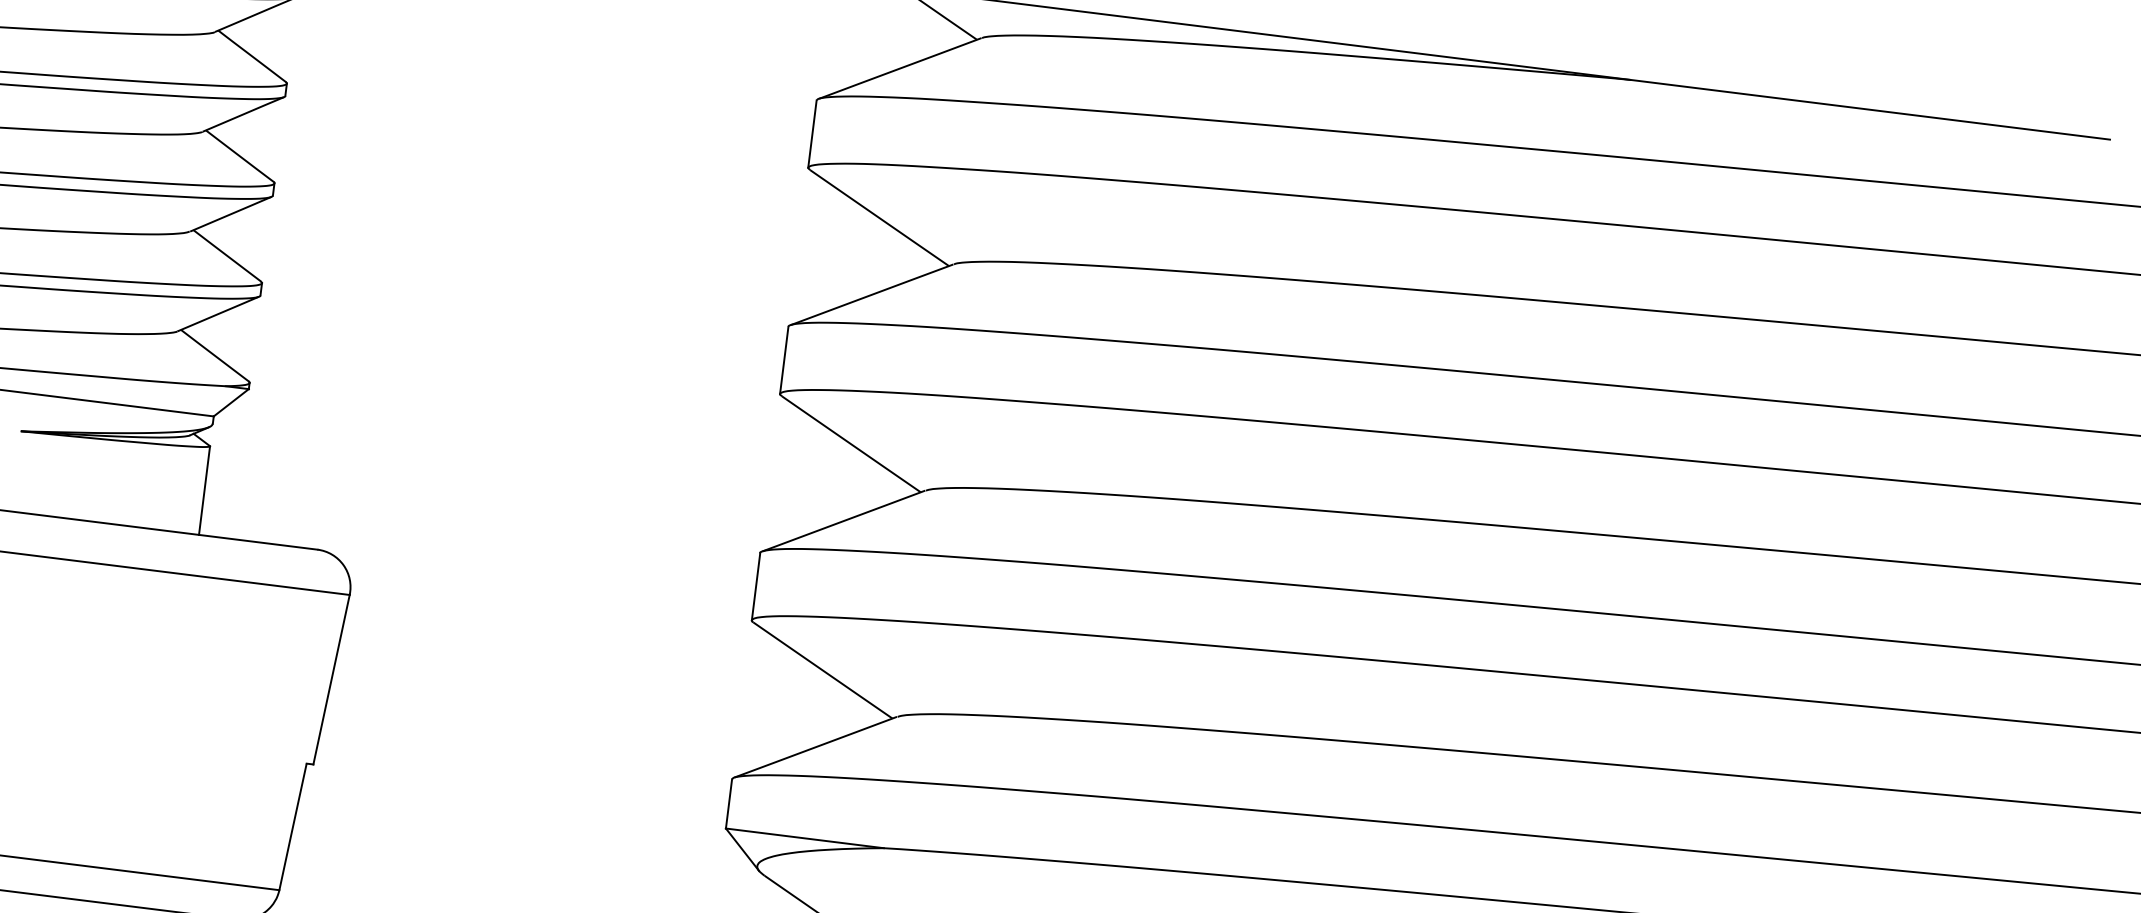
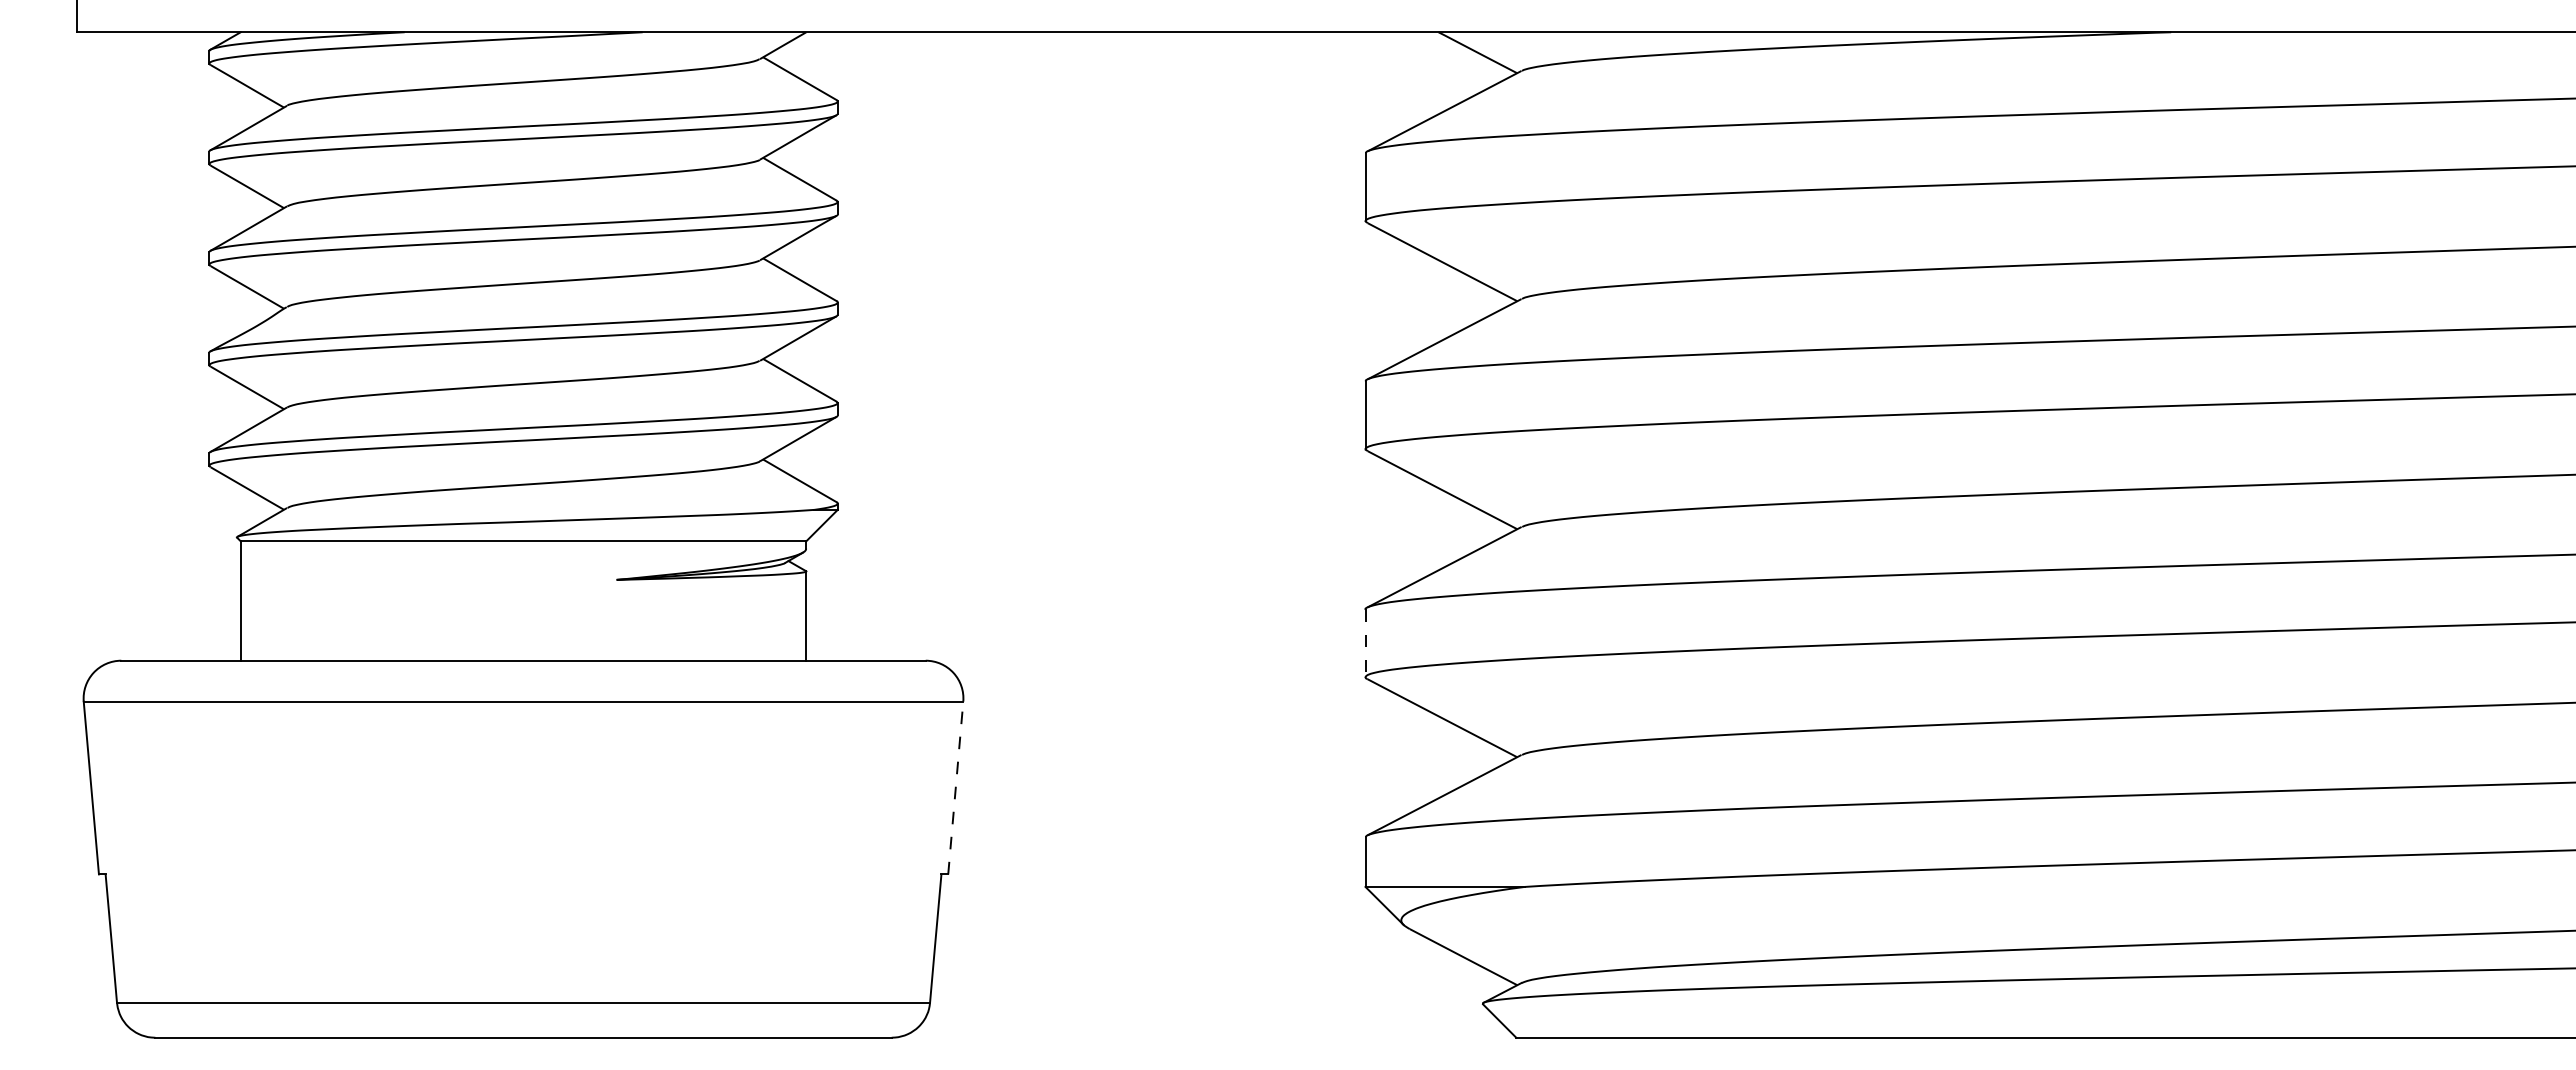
line: (756, 586) -> (1365, 643), solid -> dashed
line: (331, 680) -> (955, 788), solid -> dashed

